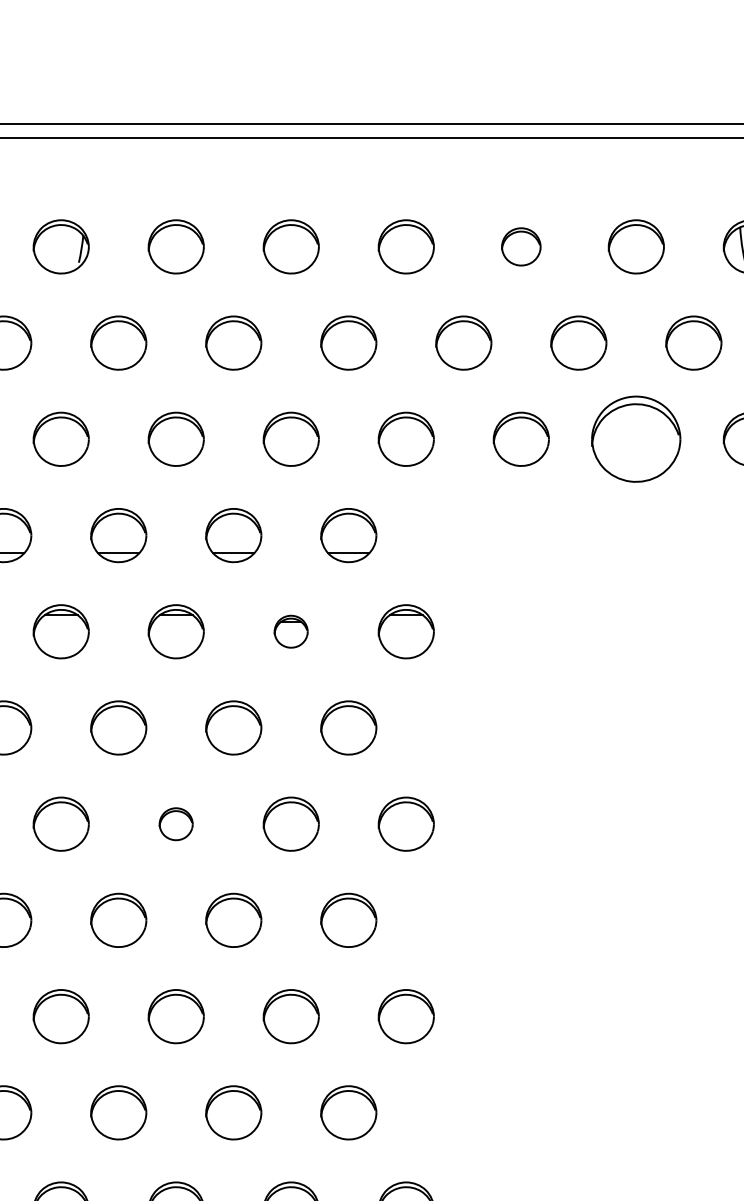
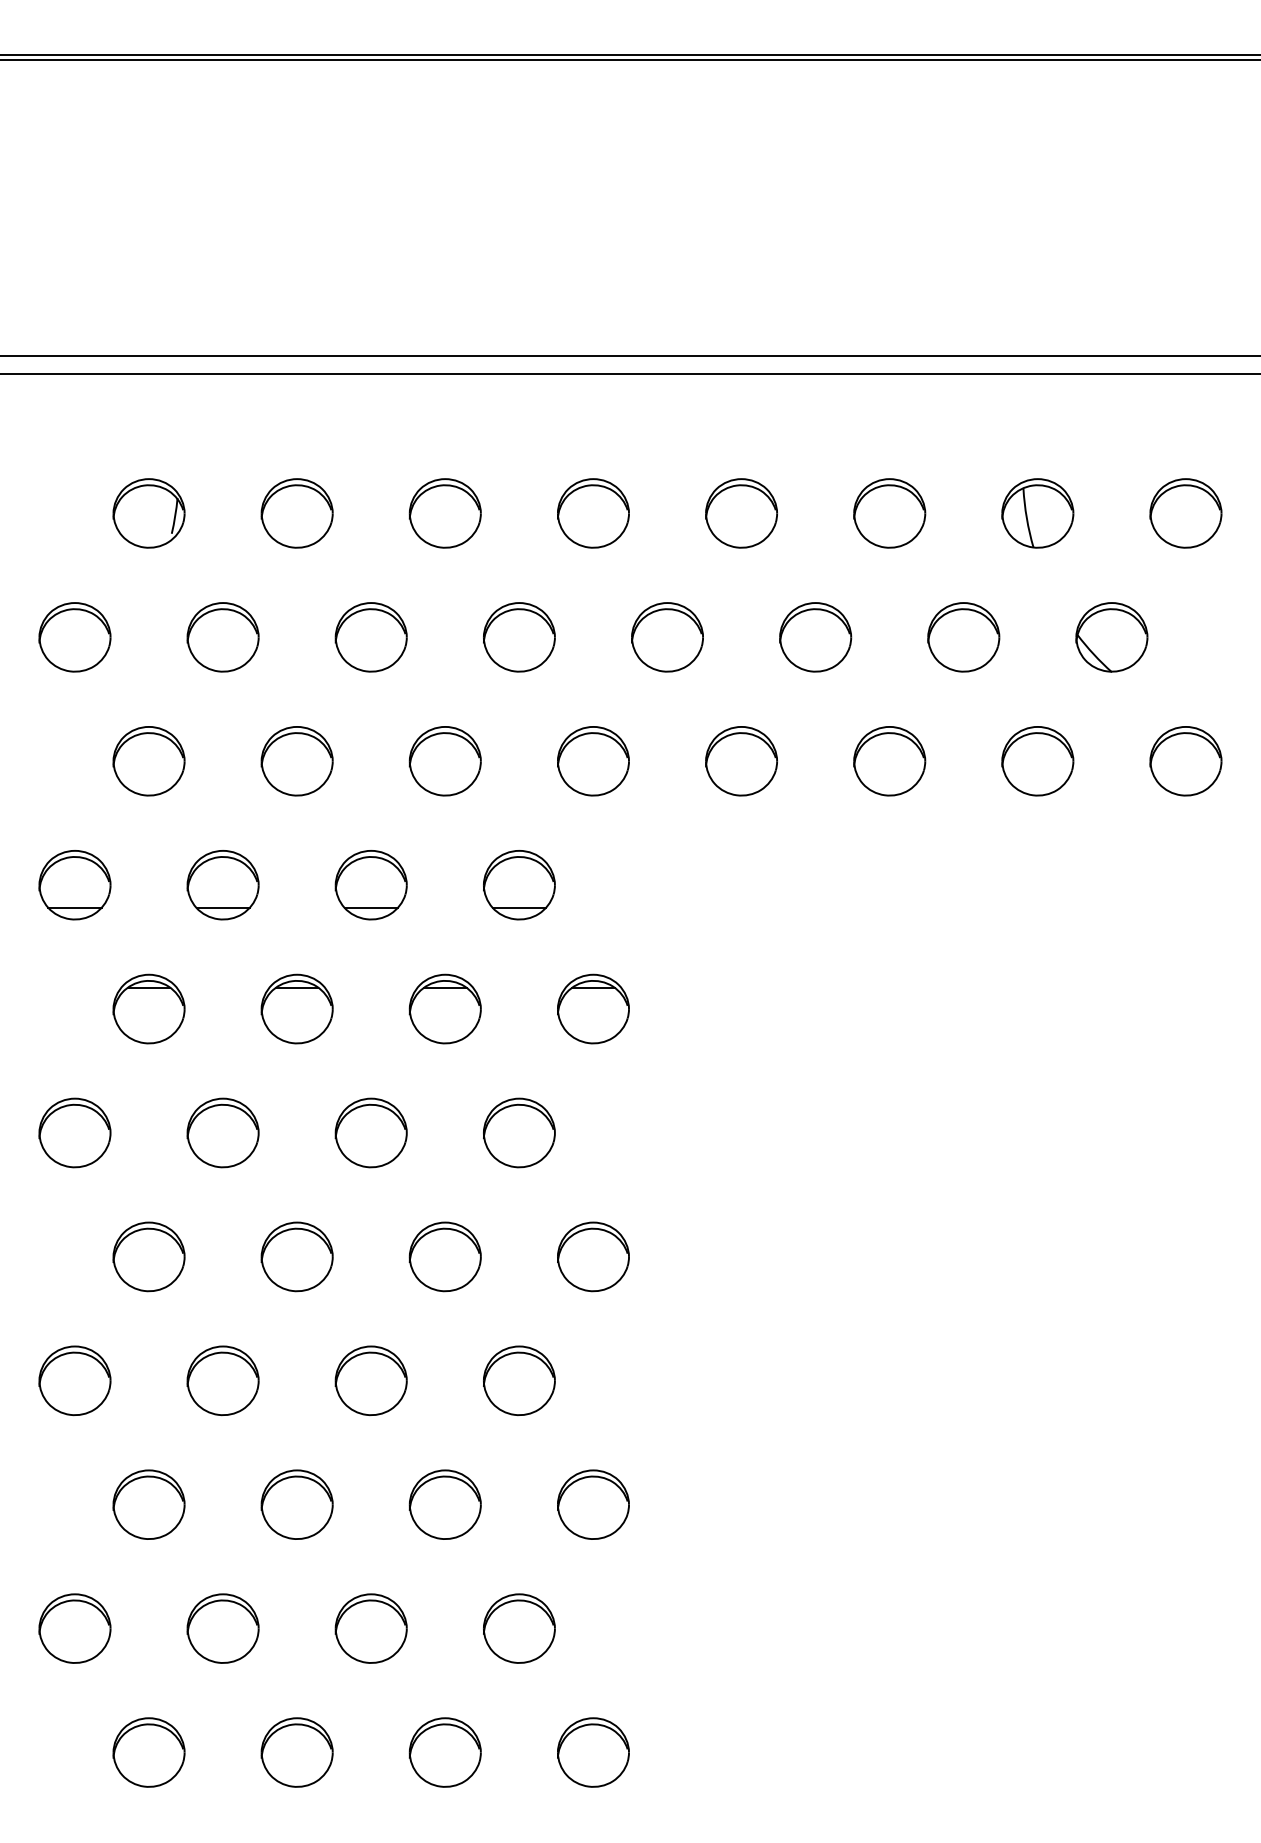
part: (521, 246) -> (741, 513), size x1.43
part: (636, 439) -> (889, 761), size x0.62
part: (290, 631) -> (444, 1008), size x1.67
part: (175, 823) -> (296, 1256), size x1.67

